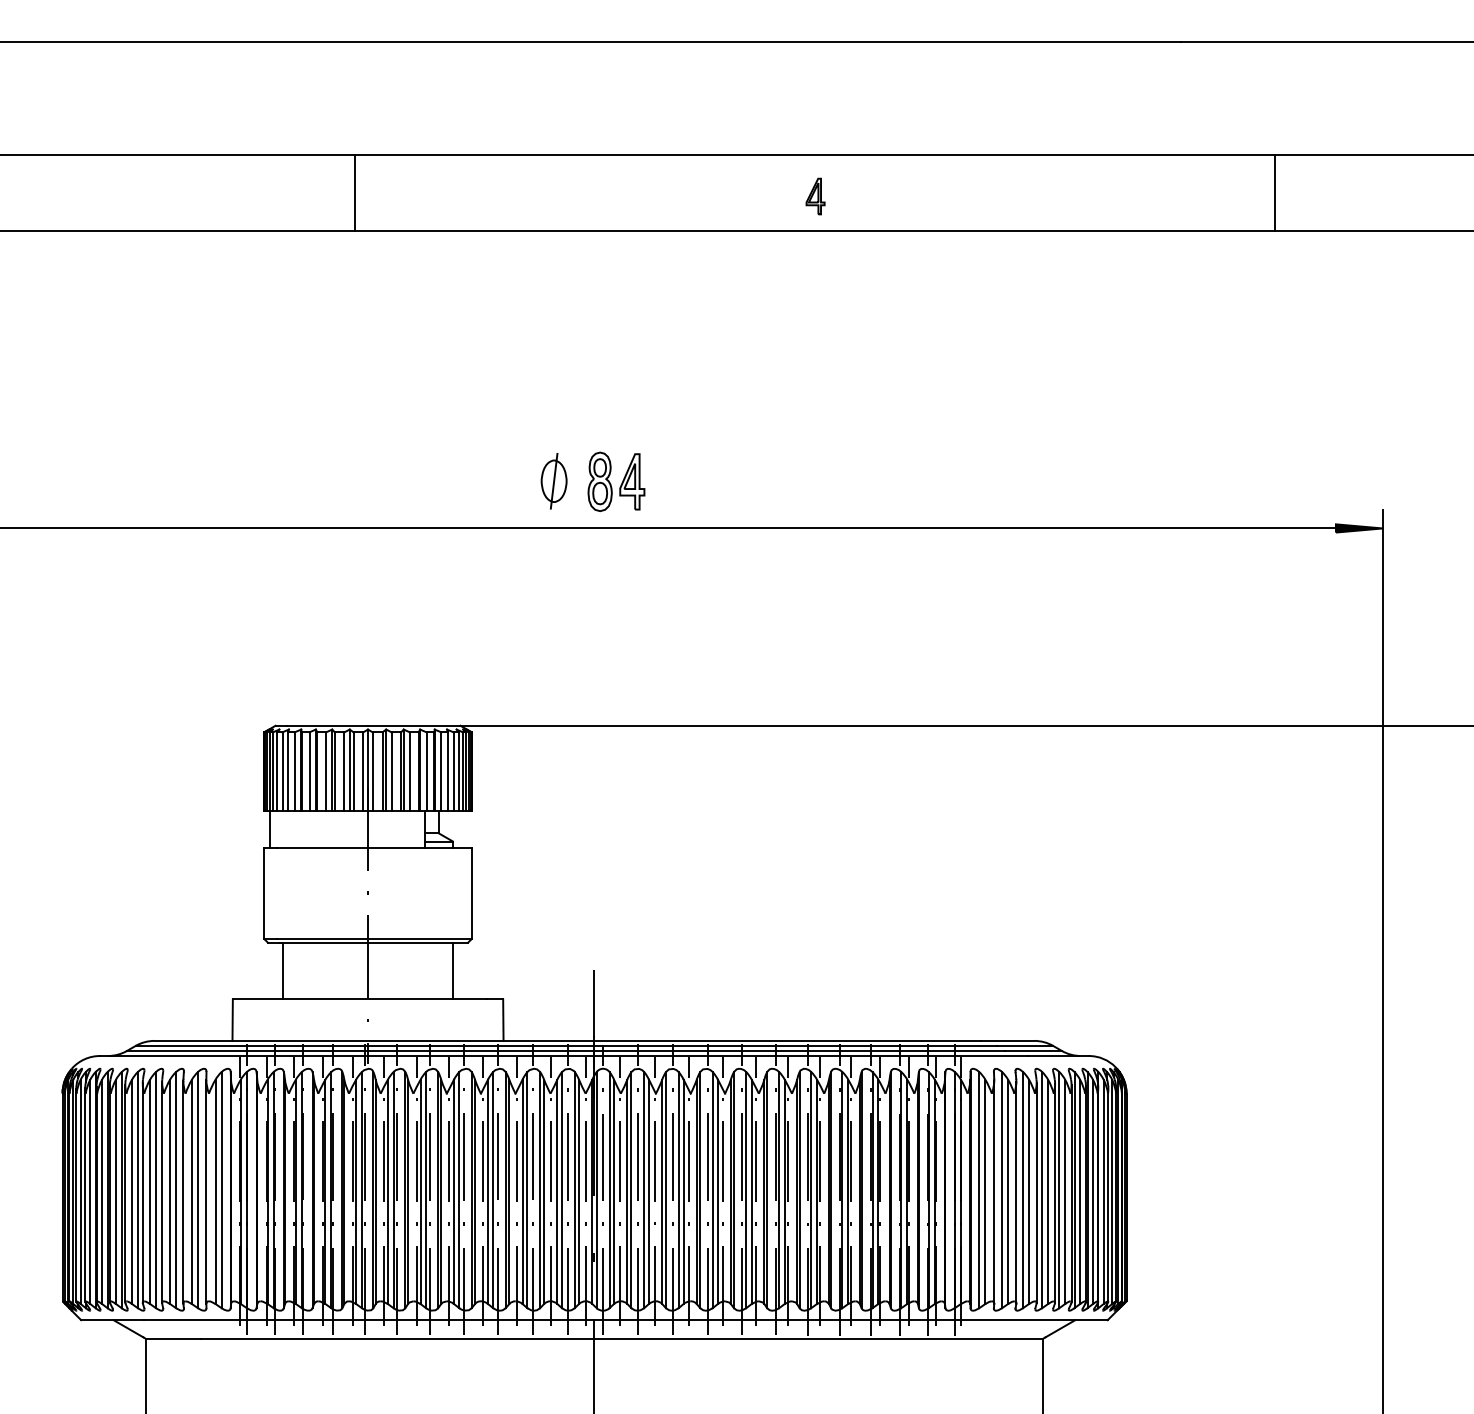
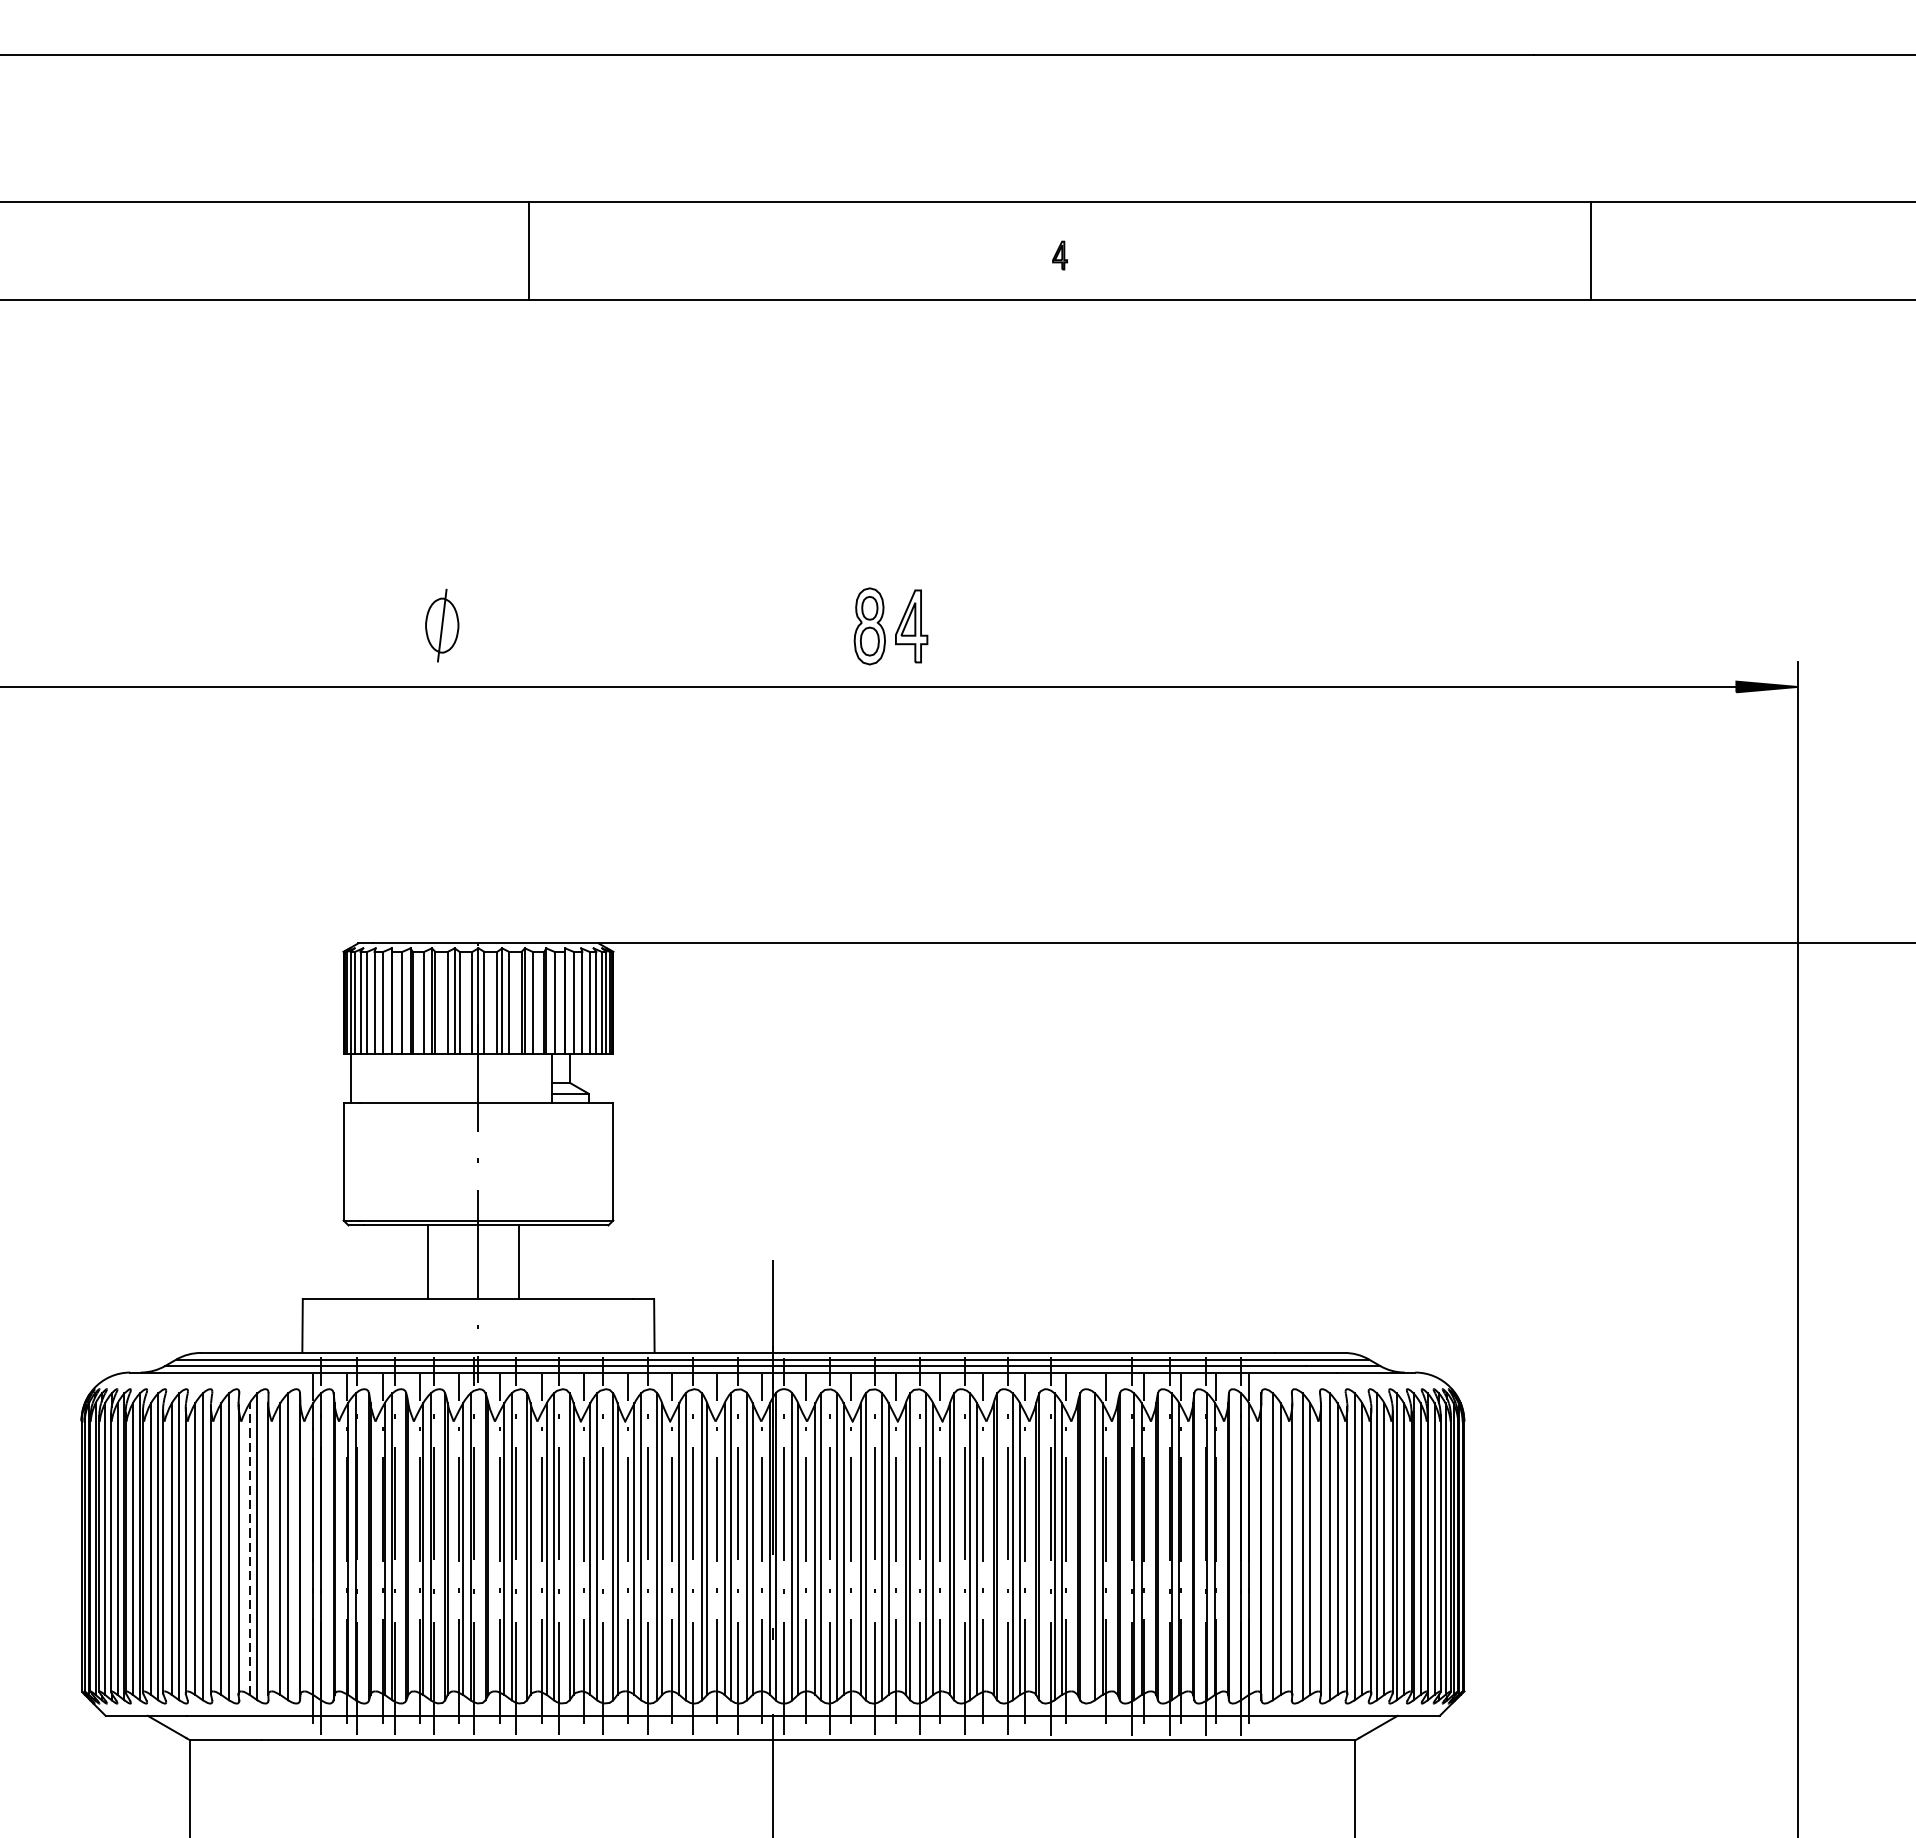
line: (355, 192) -> (529, 250), moved
line: (1274, 192) -> (1590, 250), moved
part: (815, 196) -> (1060, 255), size x0.6
part: (553, 481) -> (441, 625), moved
part: (616, 481) -> (891, 625), moved
line: (283, 970) -> (428, 1261), moved
line: (452, 970) -> (518, 1261), moved
line: (839, 1189) -> (1091, 1546), removed
line: (191, 1191) -> (249, 1548), solid -> dashed

